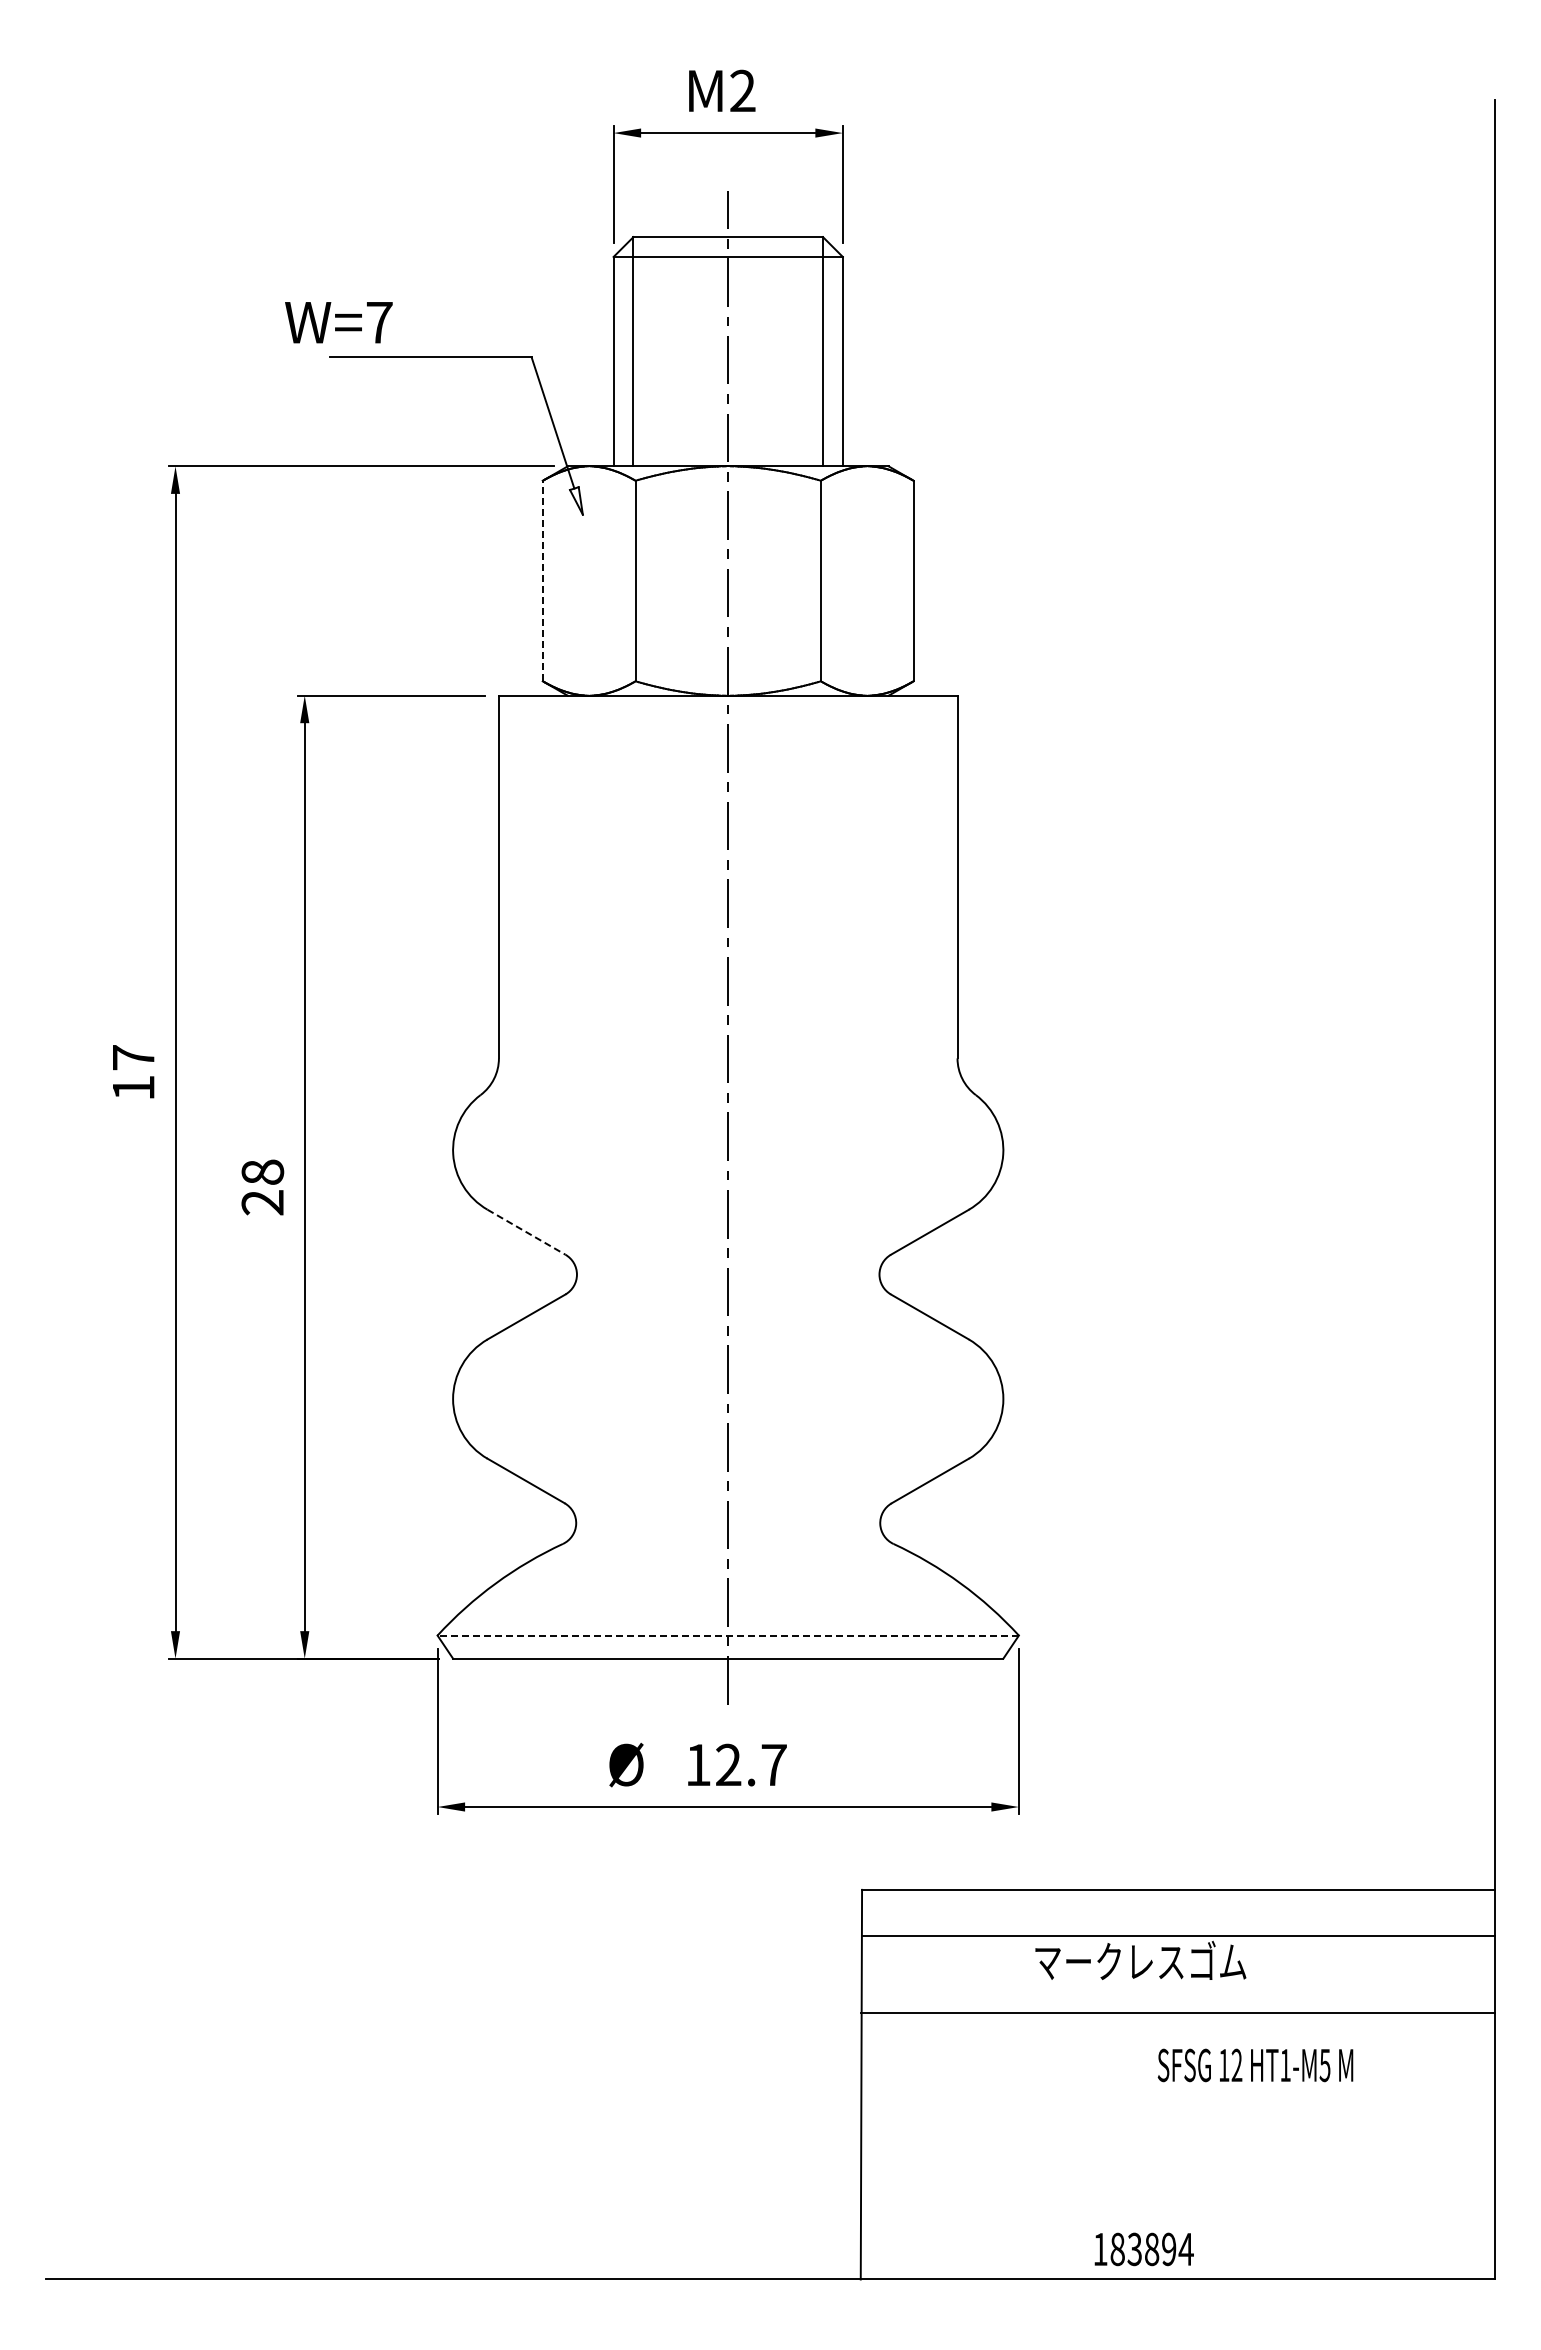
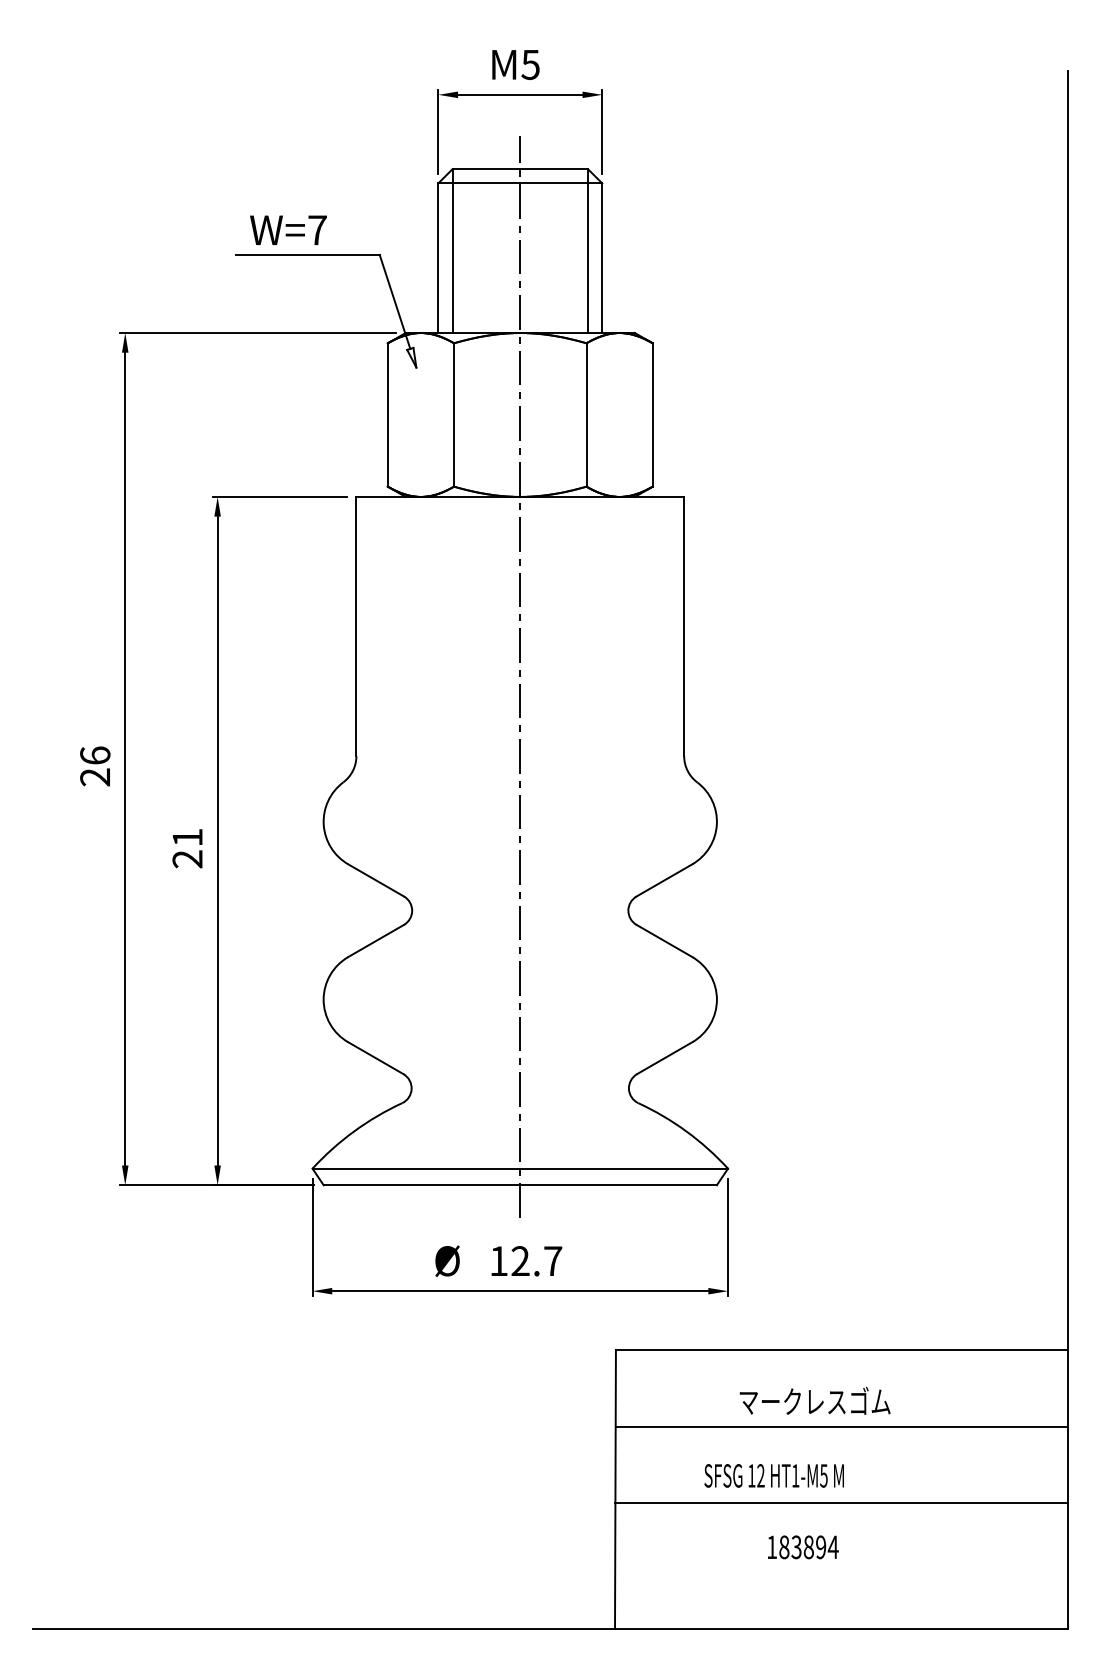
text: (742, 90) -> (530, 64), M2 -> M5
text: (338, 322) -> (288, 230), moved
line: (542, 580) -> (387, 414), dashed -> solid
text: (133, 1072) -> (95, 766), 17 -> 26
text: (262, 1171) -> (187, 836), 28 -> 21
line: (526, 1232) -> (376, 880), dashed -> solid
line: (728, 1635) -> (520, 1168), dashed -> solid
line: (1177, 1935) -> (841, 1426), moved
line: (1177, 2012) -> (841, 1503), moved
text: (1255, 2065) -> (774, 1475), moved
text: (1143, 2249) -> (802, 1547), moved

